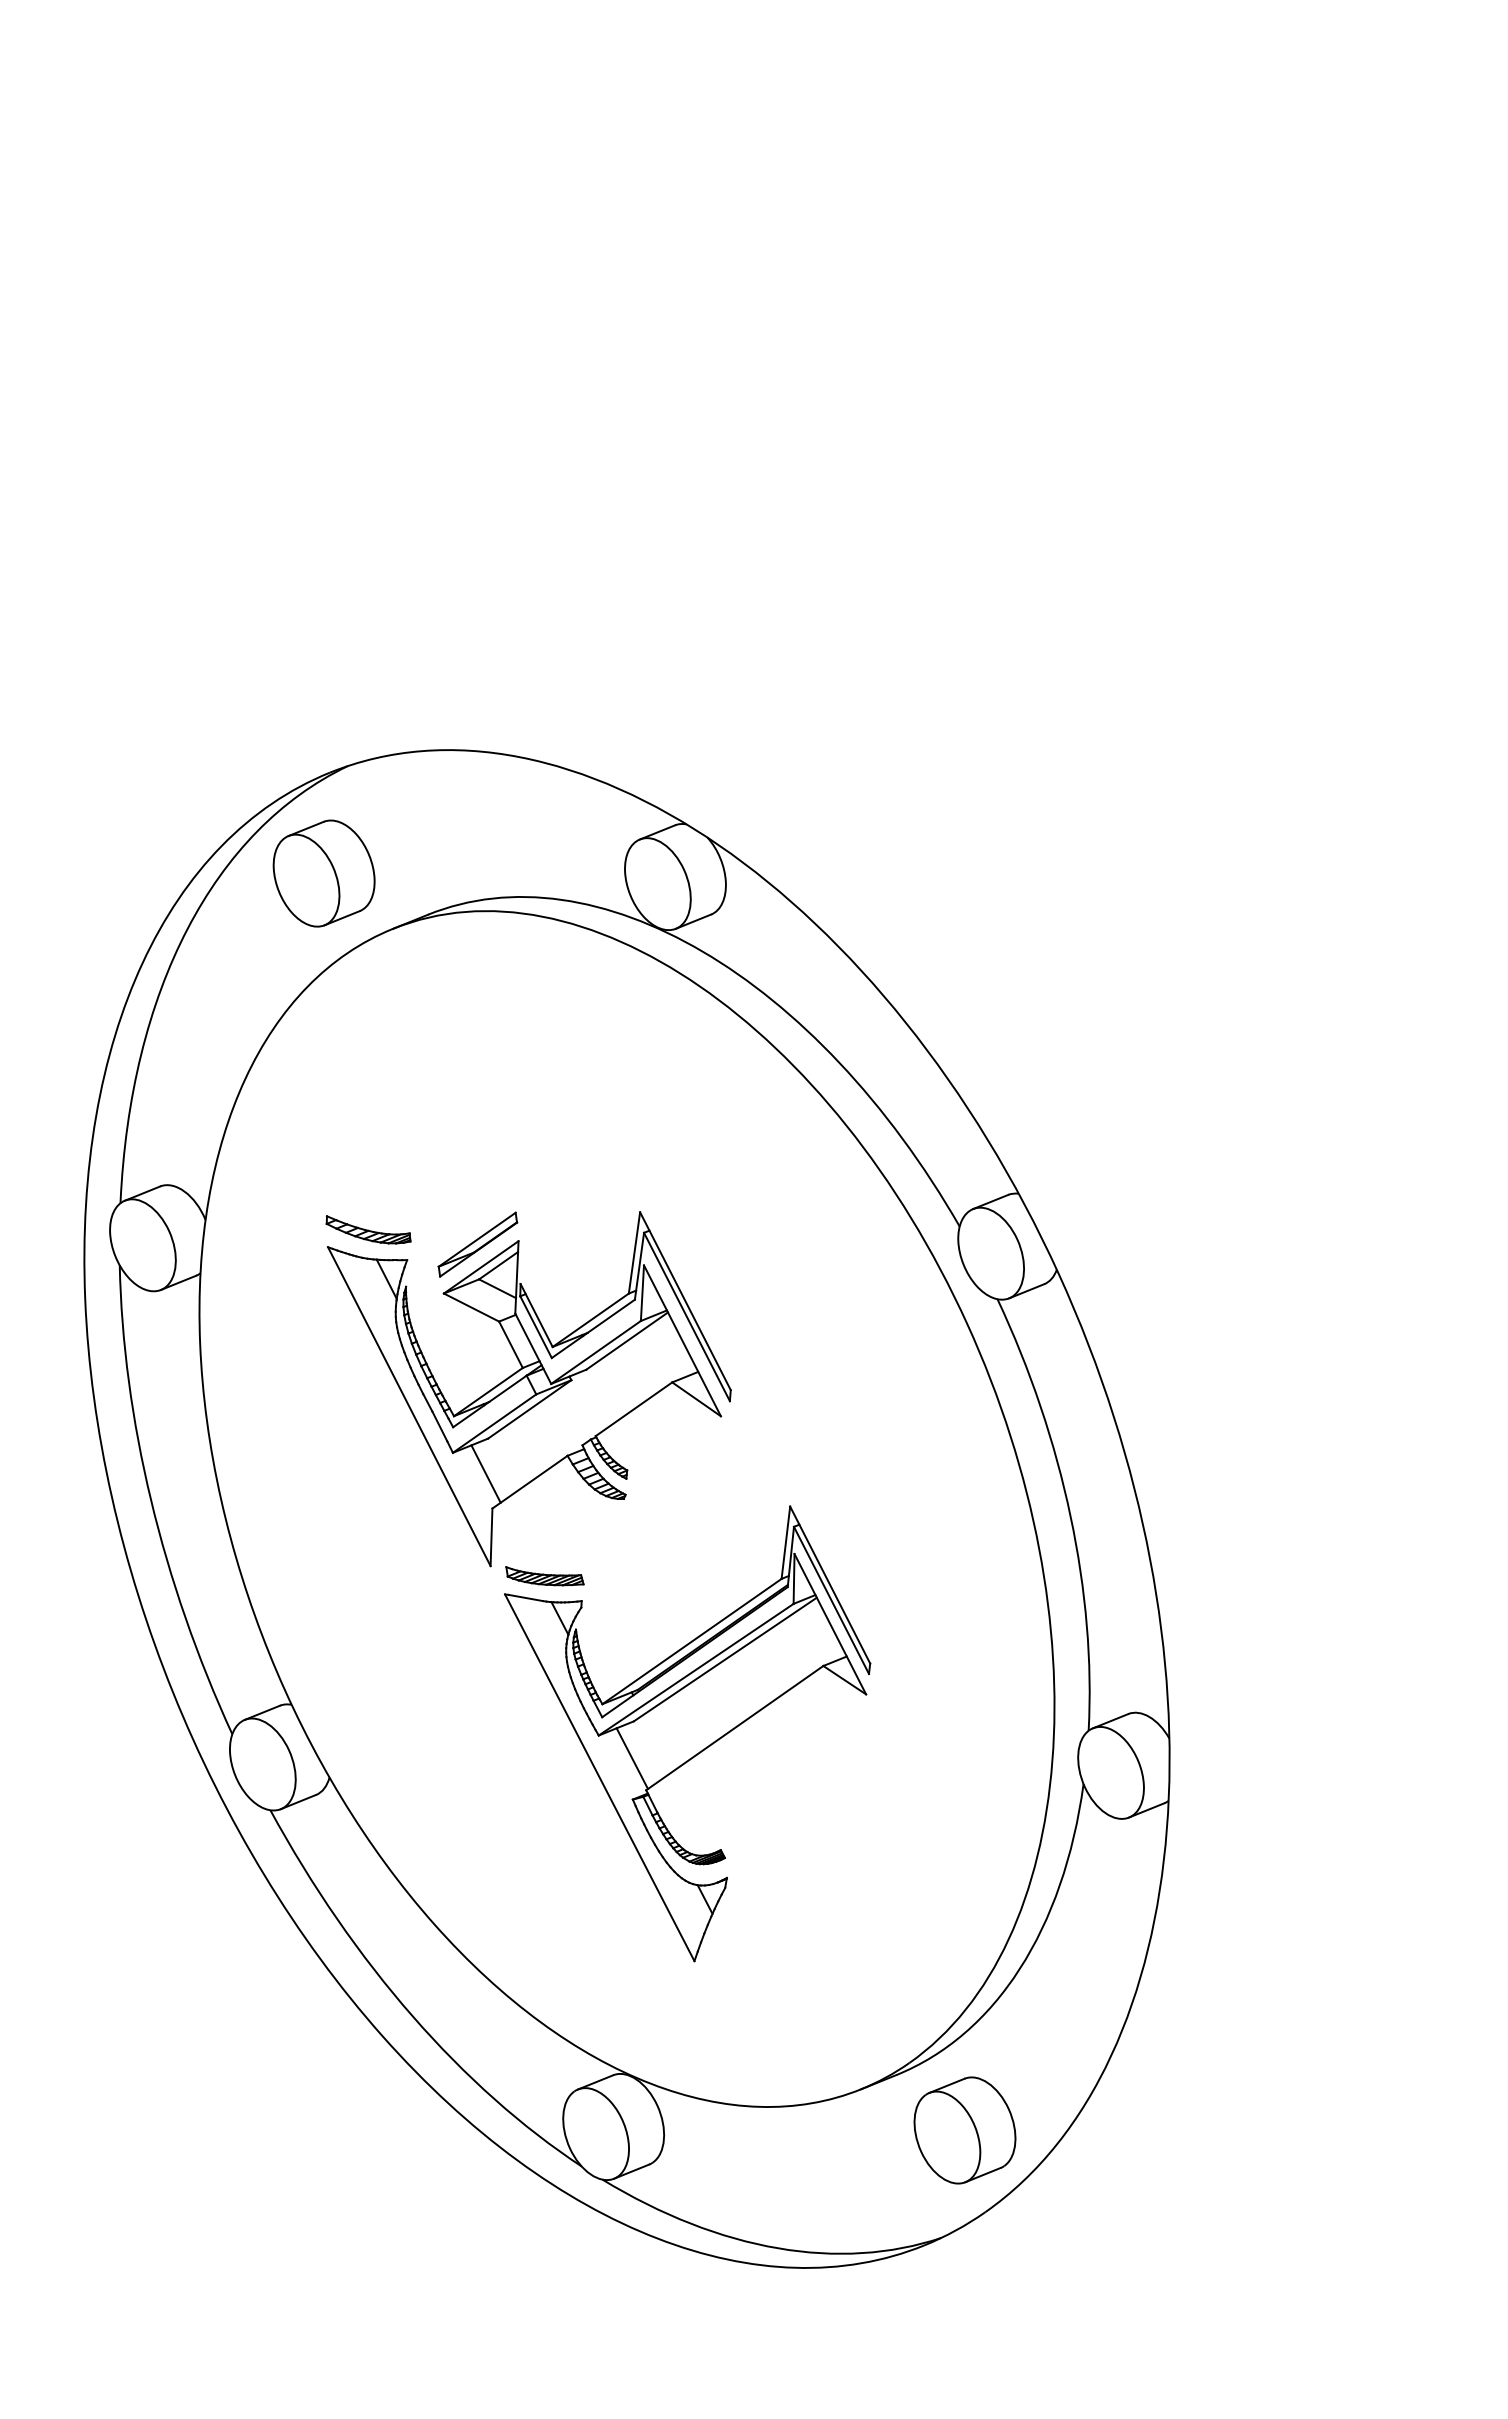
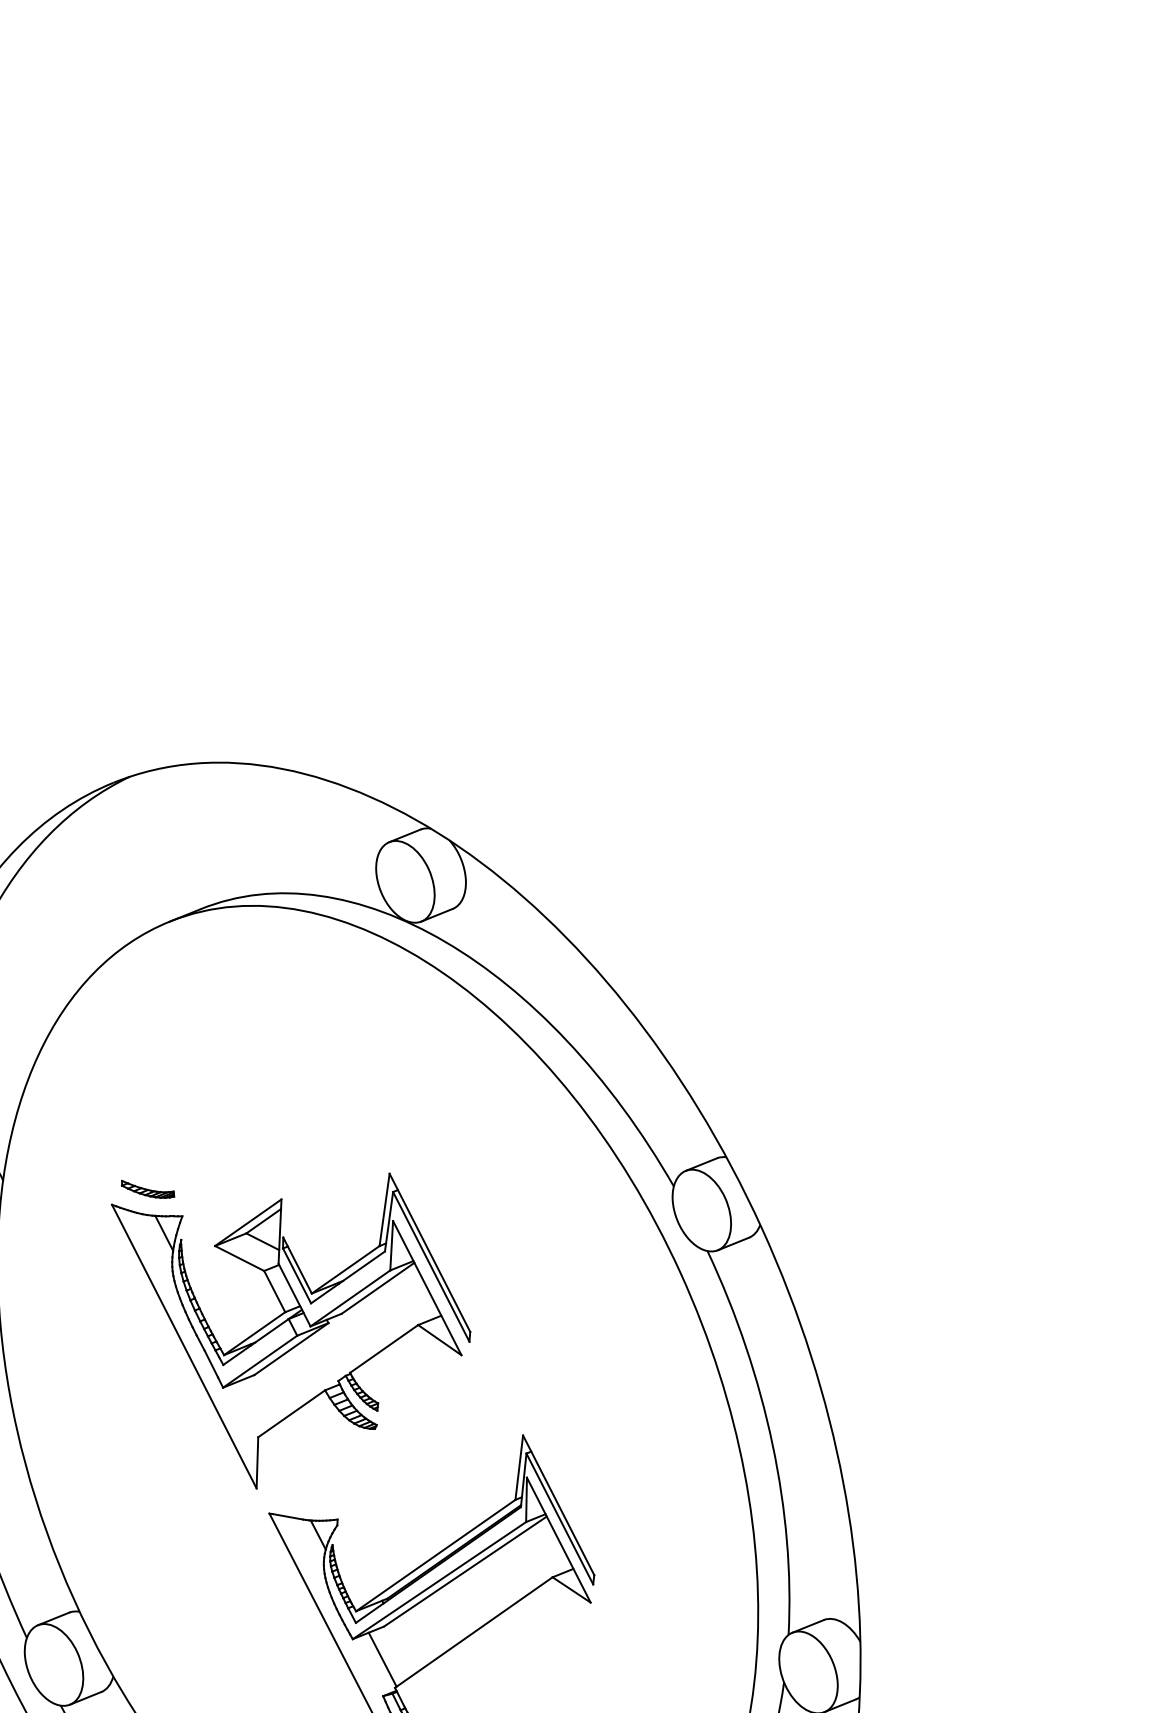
part: (323, 873) -> (107, 872), removed
part: (368, 1229) -> (148, 1189), size x0.7
part: (477, 1244) -> (244, 1202), removed
line: (485, 1473) -> (252, 1406), removed
part: (544, 1576) -> (304, 1497), removed

